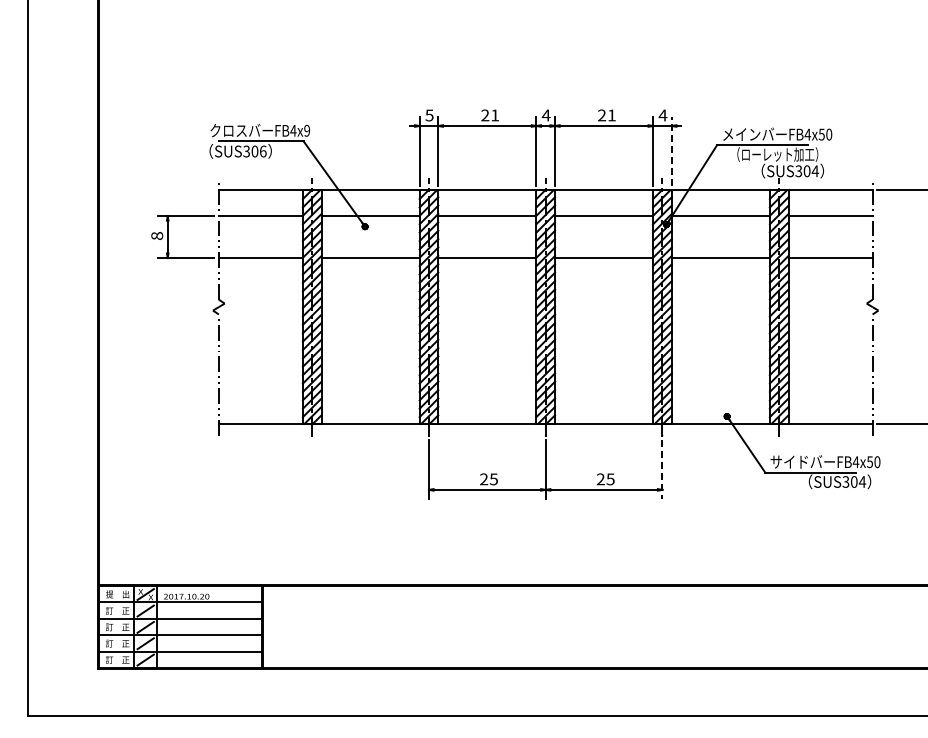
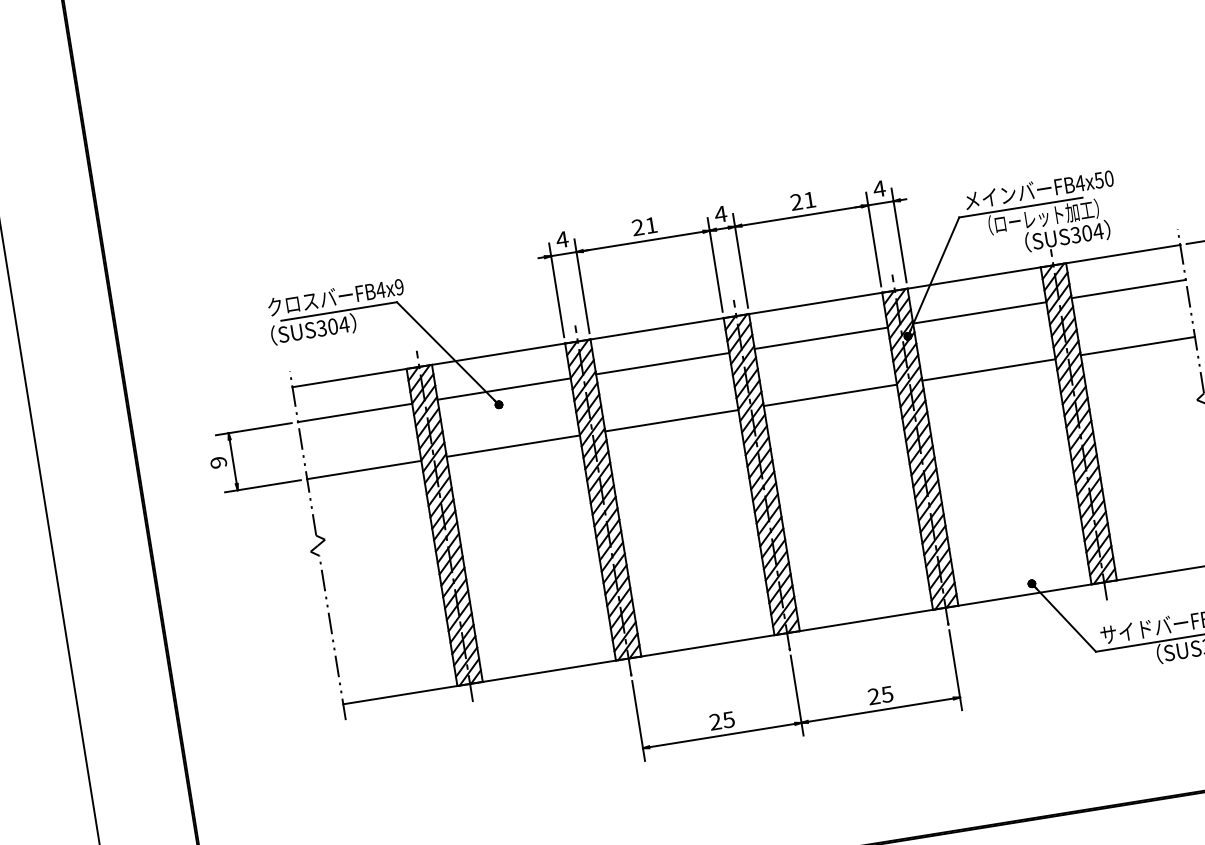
text: (429, 115) -> (562, 239), 5 -> 4
text: (262, 151) -> (343, 324), SUS306 -> SUS304
line: (671, 151) -> (898, 235), dashed -> solid
text: (157, 236) -> (219, 463), 8 -> 9
line: (662, 470) -> (955, 671), dashed -> solid

